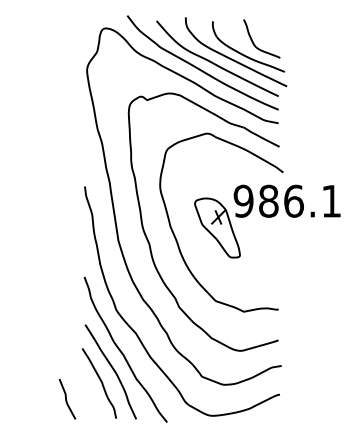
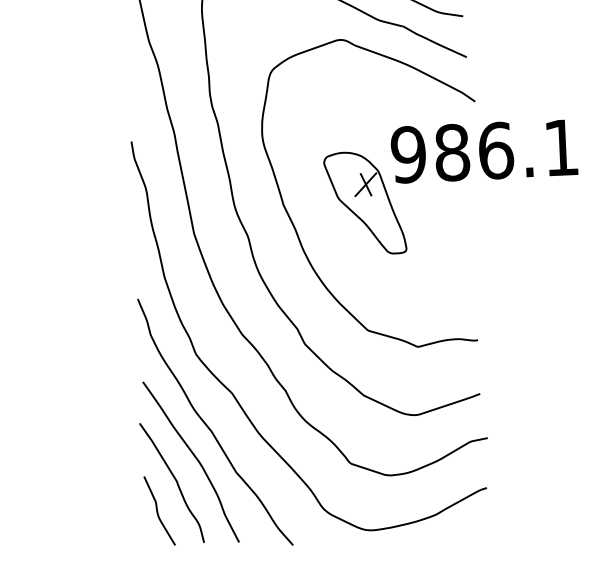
curve: (66, 398) -> (157, 509), moved

